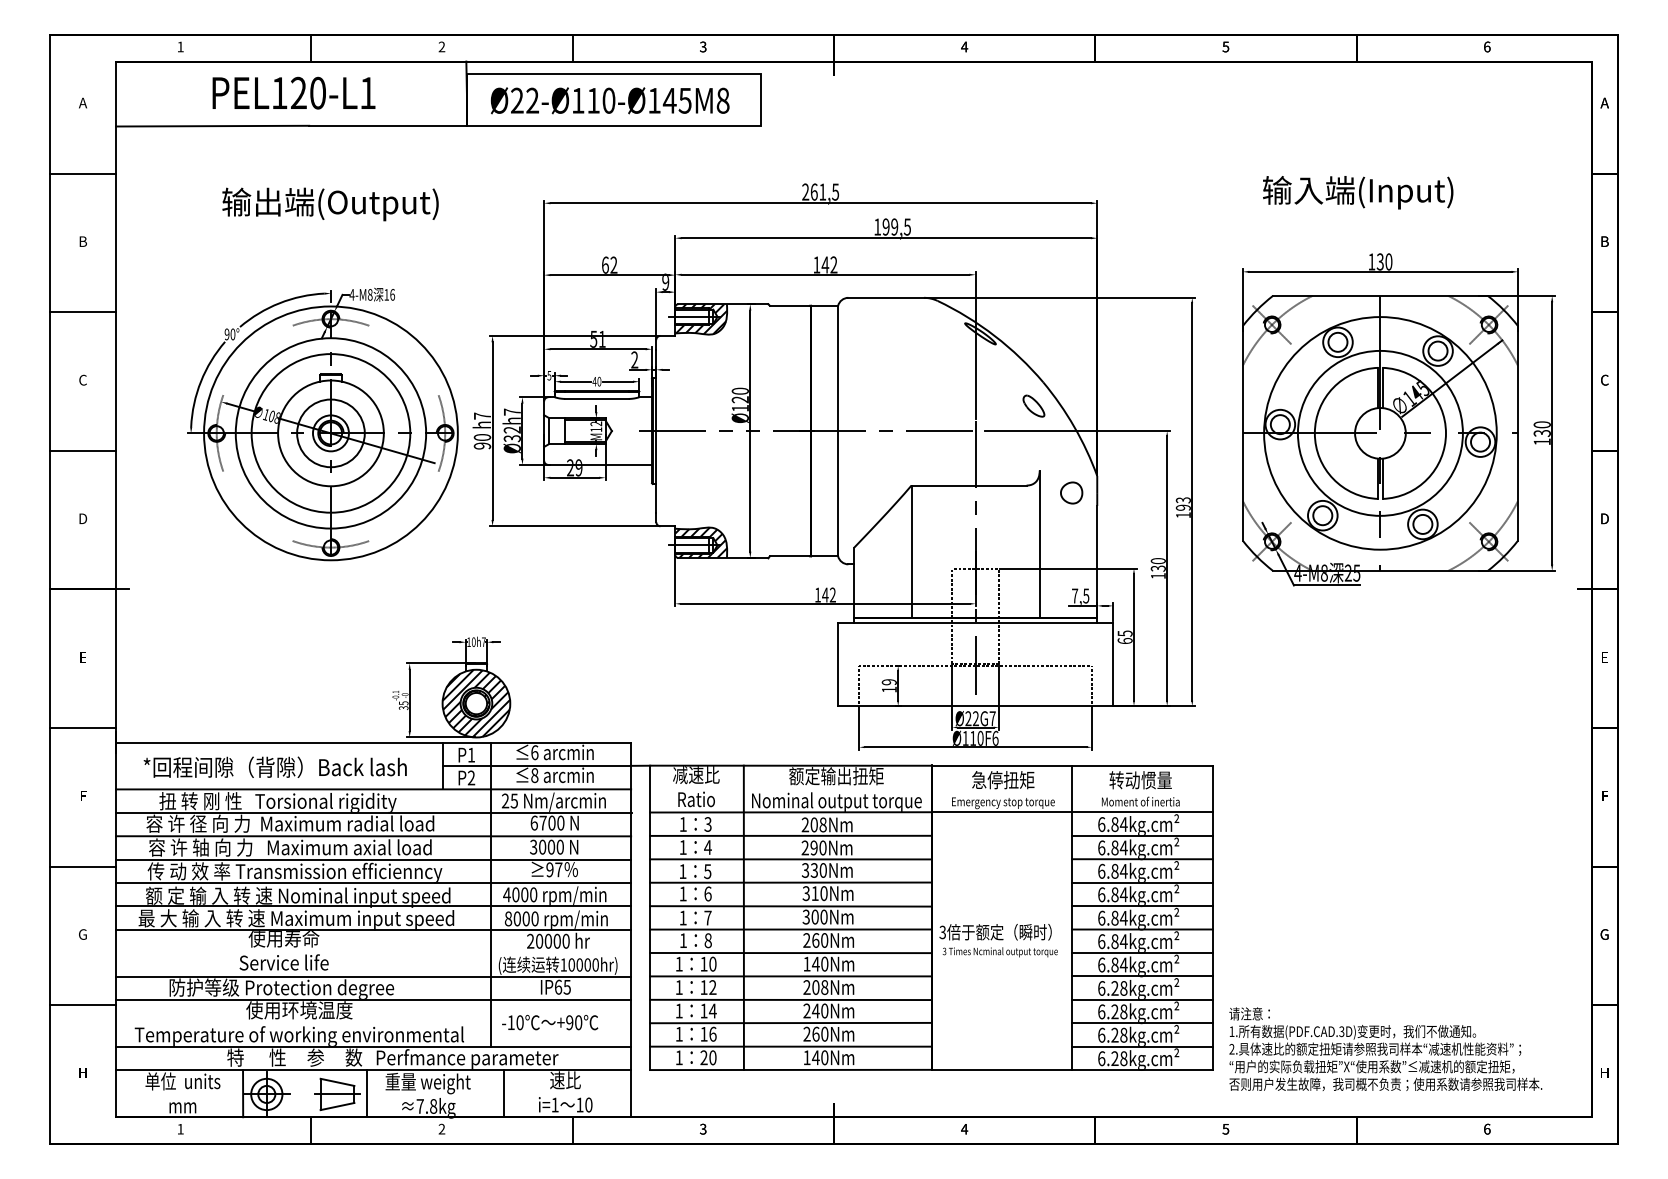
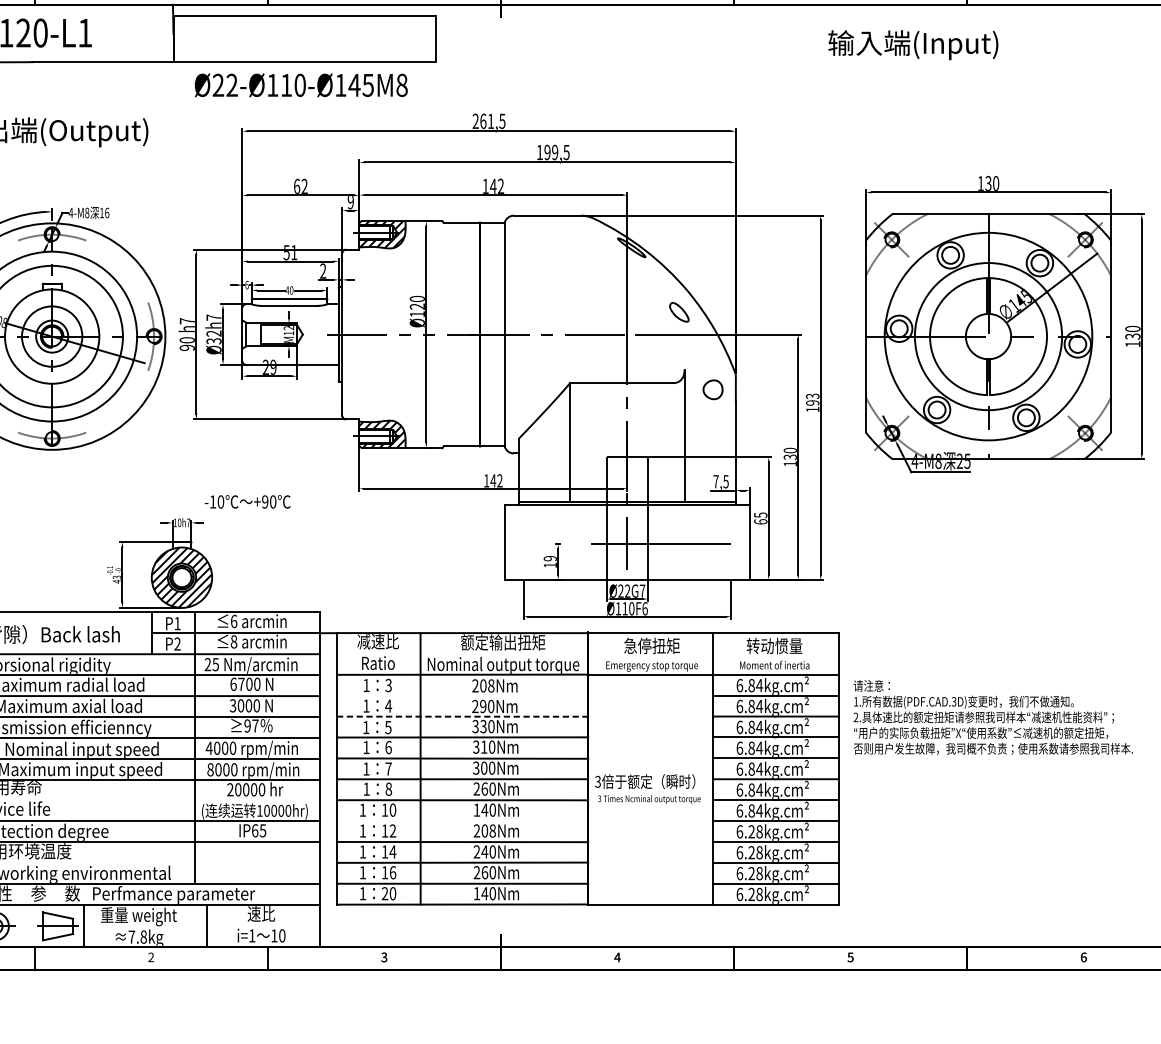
text: (609, 100) -> (300, 85), moved
text: (1358, 192) -> (913, 44), moved
text: (549, 375) -> (247, 284), 5 -> 6
text: (403, 705) -> (116, 579), 35 -> 43
line: (790, 835) -> (462, 695), removed
line: (790, 859) -> (462, 716), solid -> dashed
line: (790, 976) -> (462, 821), removed
text: (550, 1022) -> (248, 501), moved
text: (1385, 1048) -> (993, 716), moved

